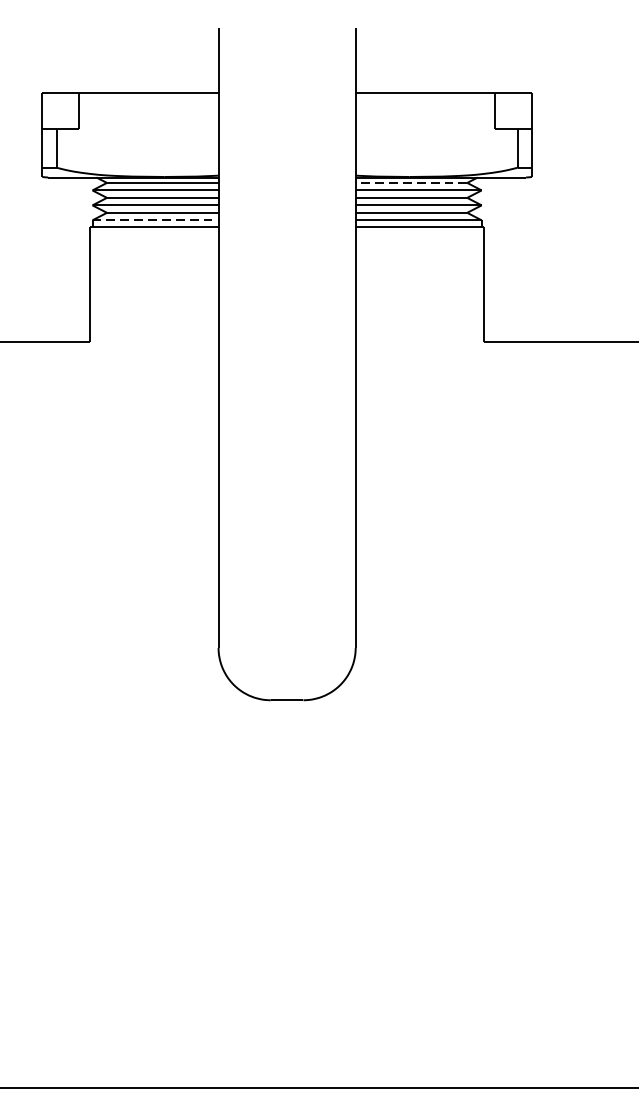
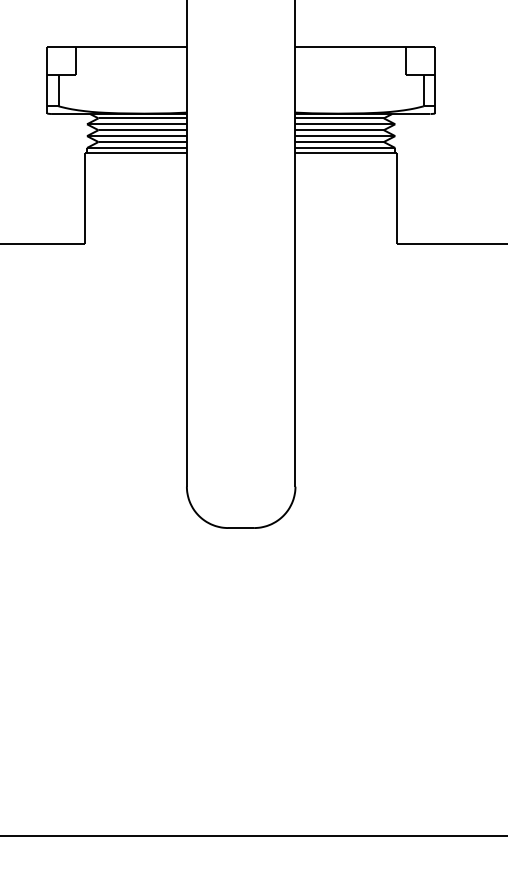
line: (411, 183) -> (339, 118), dashed -> solid
line: (154, 219) -> (136, 147), dashed -> solid

